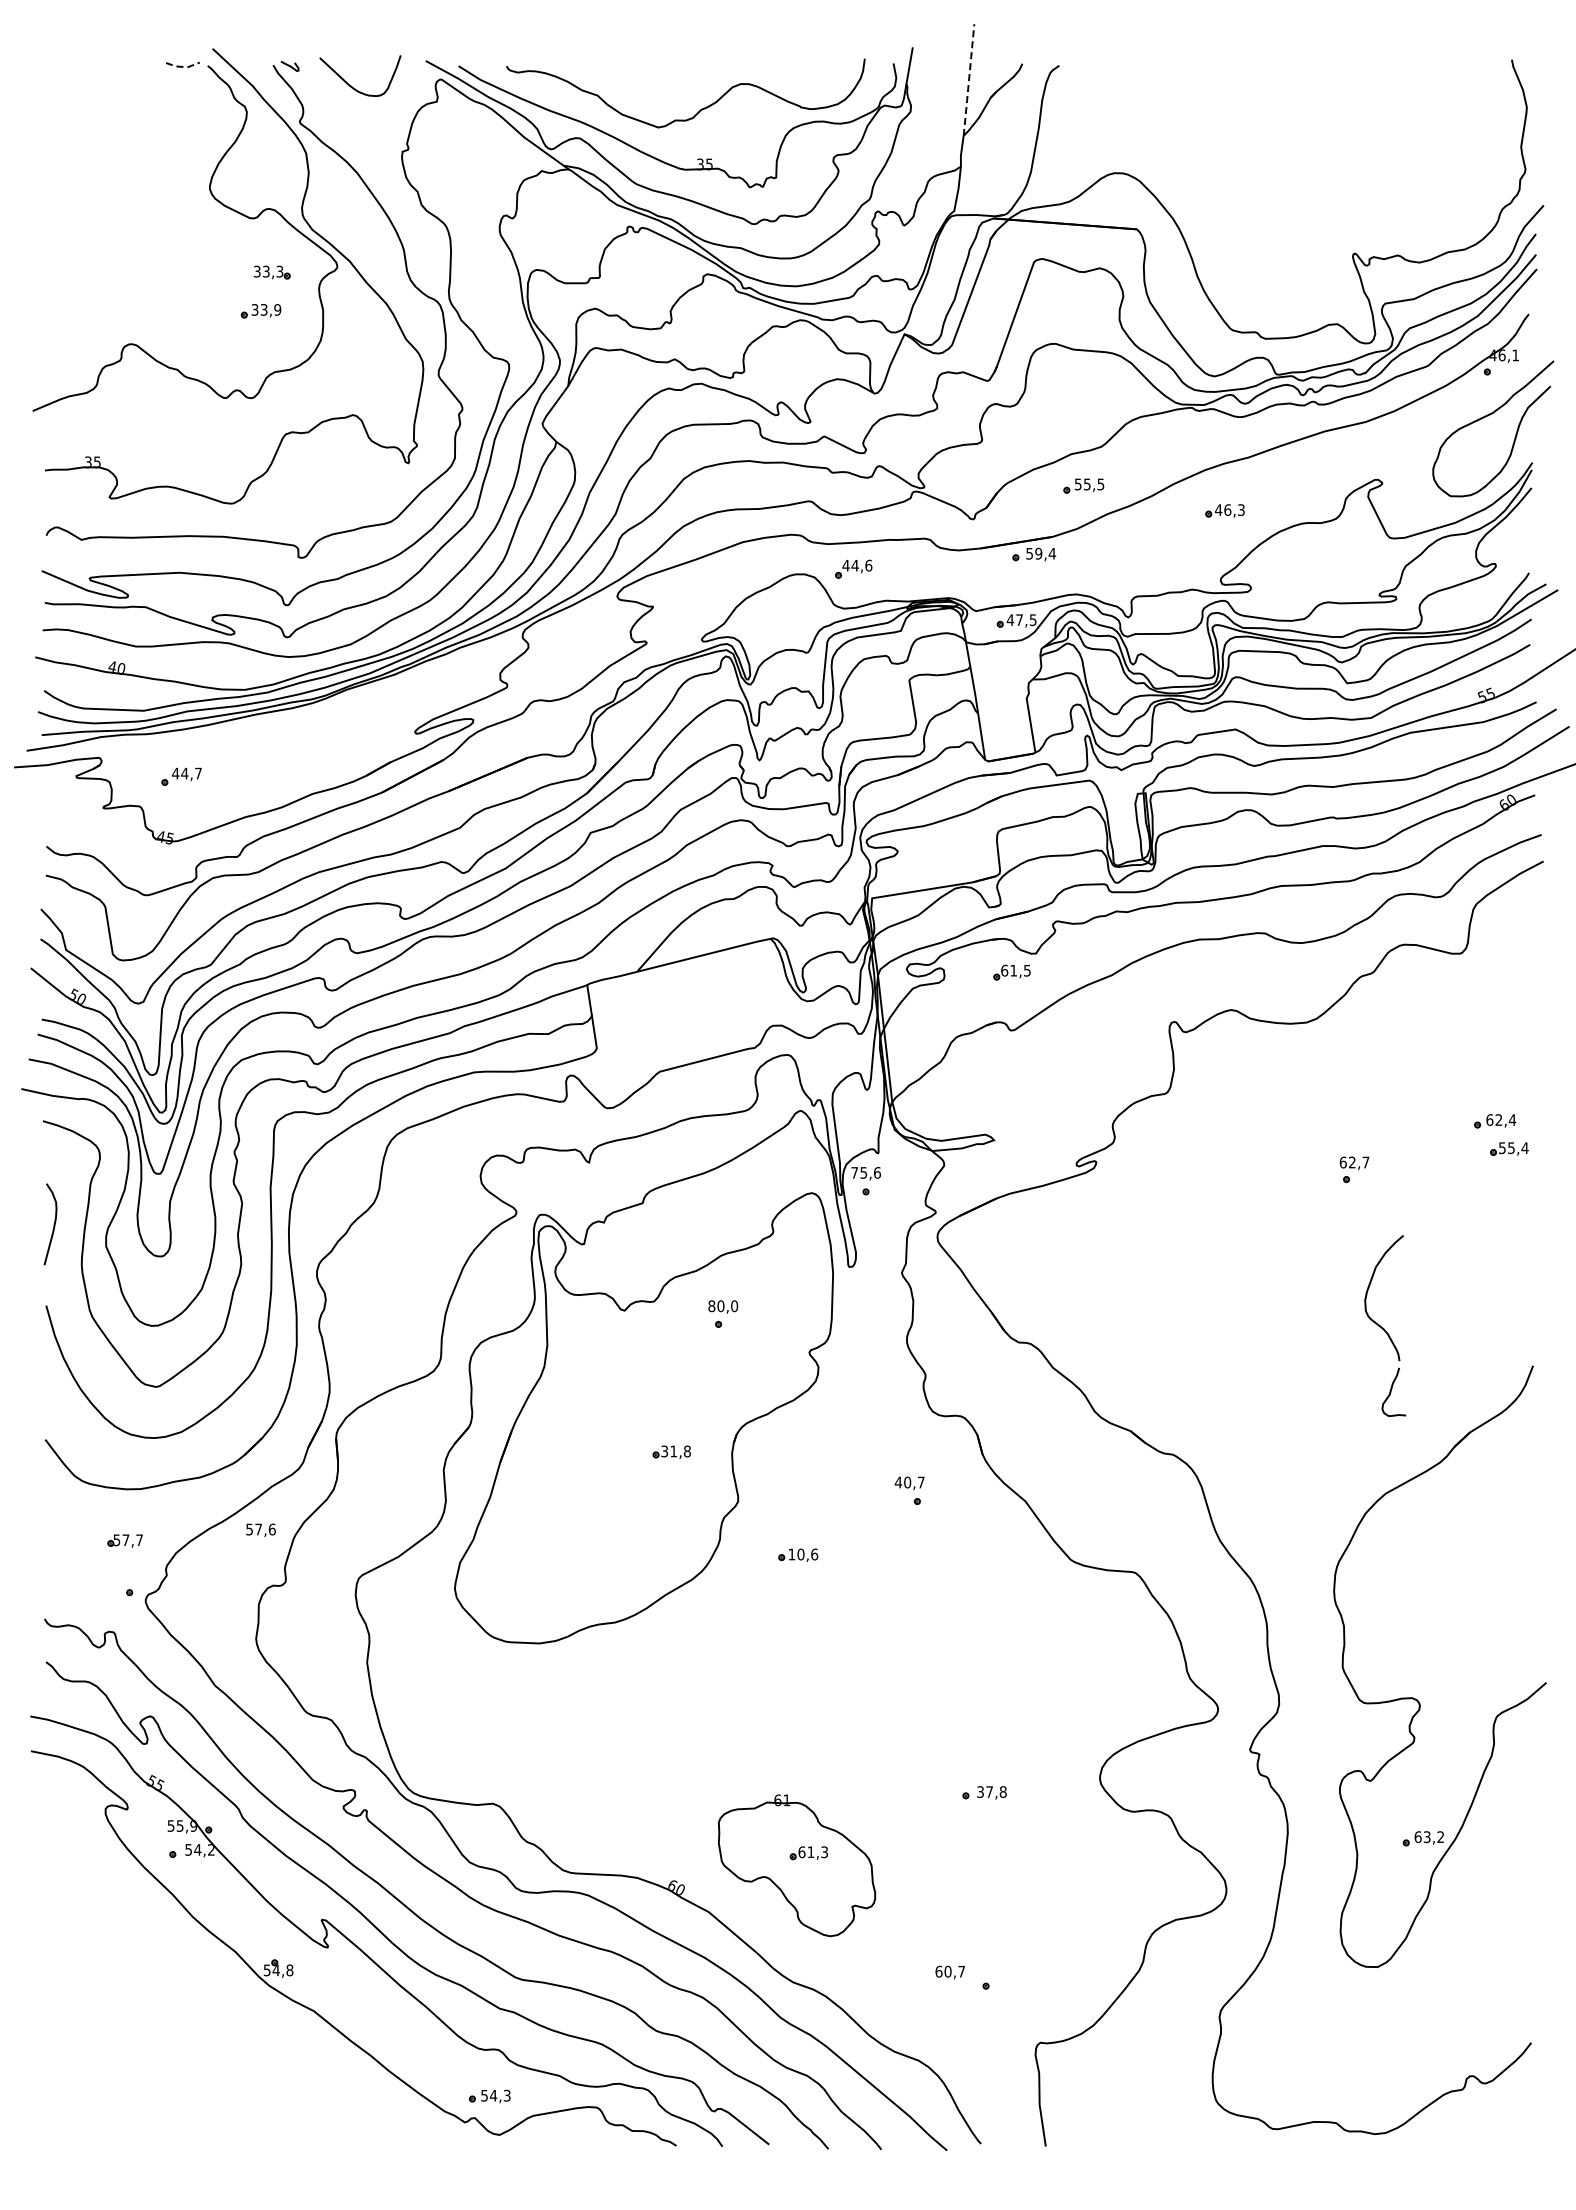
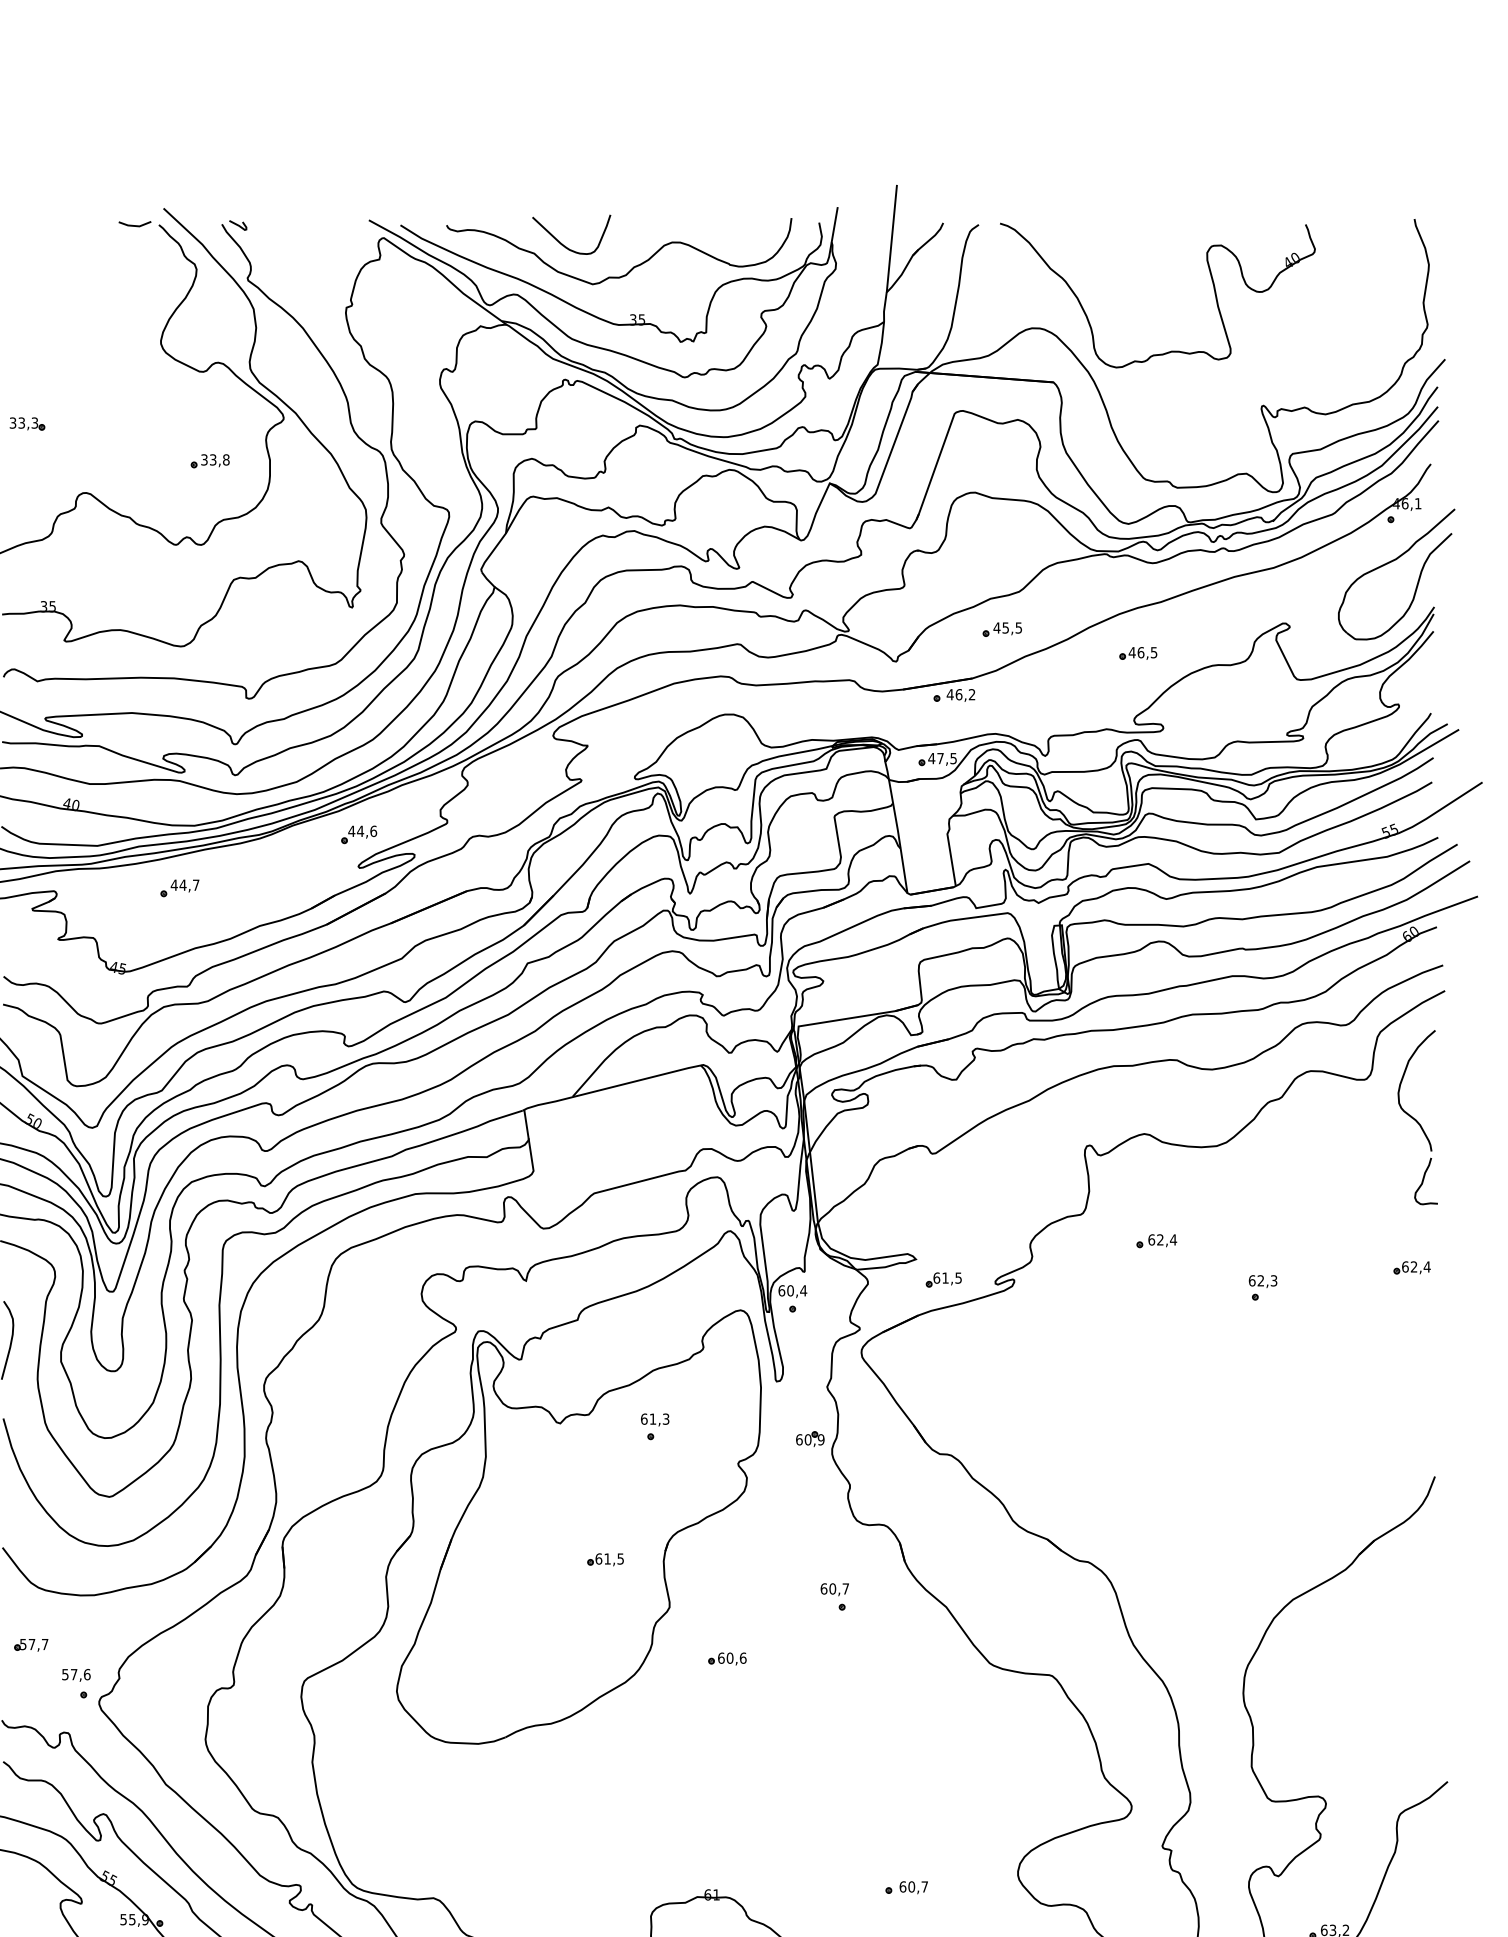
line: (183, 66) -> (135, 225), dashed -> solid
line: (969, 79) -> (892, 238), dashed -> solid
curve: (351, 85) -> (563, 243), moved
part: (1301, 125) -> (1211, 282), added
part: (271, 272) -> (26, 423), moved
text: (277, 309) -> (226, 459), 33,9 -> 33,8
text: (1077, 484) -> (996, 628), 55,5 -> 45,5
text: (1241, 509) -> (1154, 652), 46,3 -> 46,5
text: (1041, 553) -> (961, 694), 59,4 -> 46,2
part: (853, 568) -> (358, 834), moved
part: (181, 776) -> (179, 887), moved
part: (1011, 972) -> (943, 1279), moved
part: (1495, 1121) -> (1157, 1241), moved
text: (1506, 1148) -> (1409, 1267), 55,4 -> 62,4
text: (1365, 1162) -> (1273, 1280), 62,7 -> 62,3
text: (866, 1172) -> (793, 1290), 75,6 -> 60,4
text: (723, 1306) -> (655, 1419), 80,0 -> 61,3
part: (1385, 1325) -> (1418, 1117), moved
part: (884, 1326) -> (810, 1438), added
text: (675, 1451) -> (609, 1559), 31,8 -> 61,5
text: (897, 1482) -> (823, 1588), 40,7 -> 60,7
text: (260, 1529) -> (75, 1674), moved
part: (124, 1540) -> (30, 1644), moved
text: (791, 1554) -> (720, 1658), 10,6 -> 60,6
text: (991, 1791) -> (913, 1886), 37,8 -> 60,7

